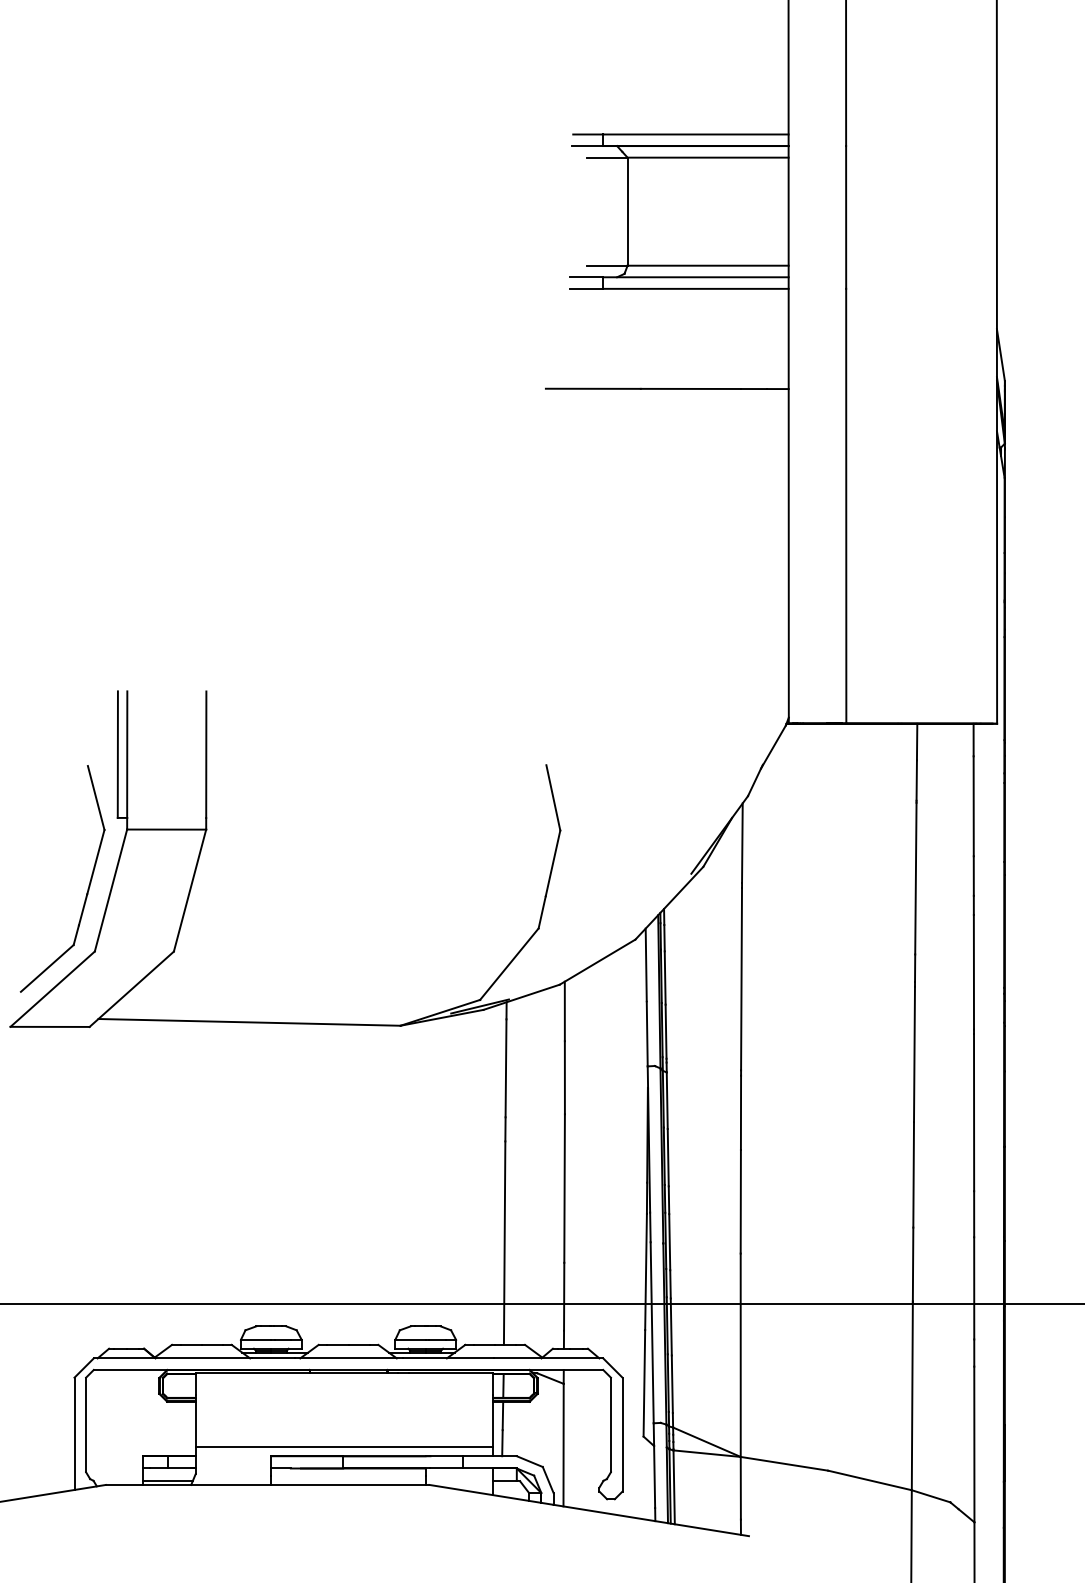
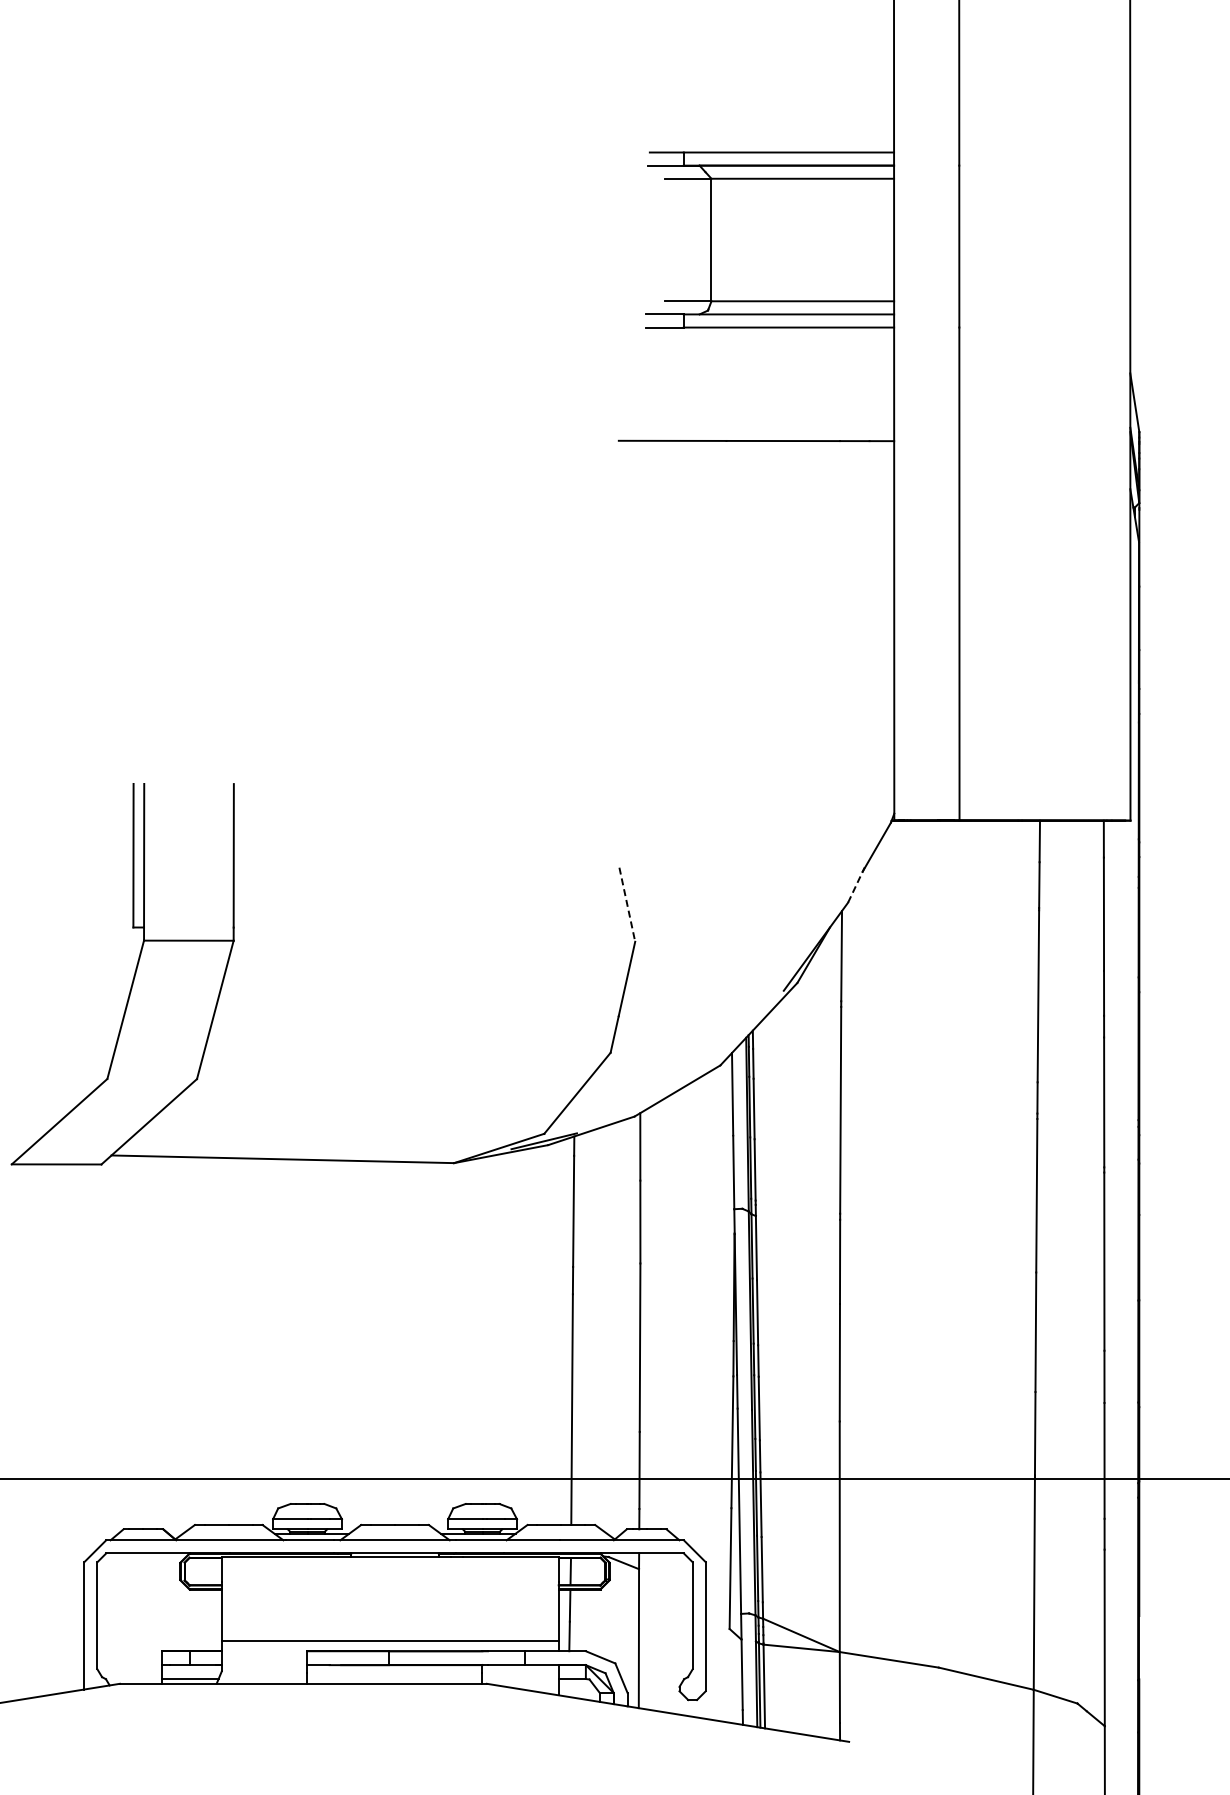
line: (755, 780) -> (856, 884), solid -> dashed
line: (553, 797) -> (627, 904), solid -> dashed
part: (87, 887) -> (99, 1006), removed

